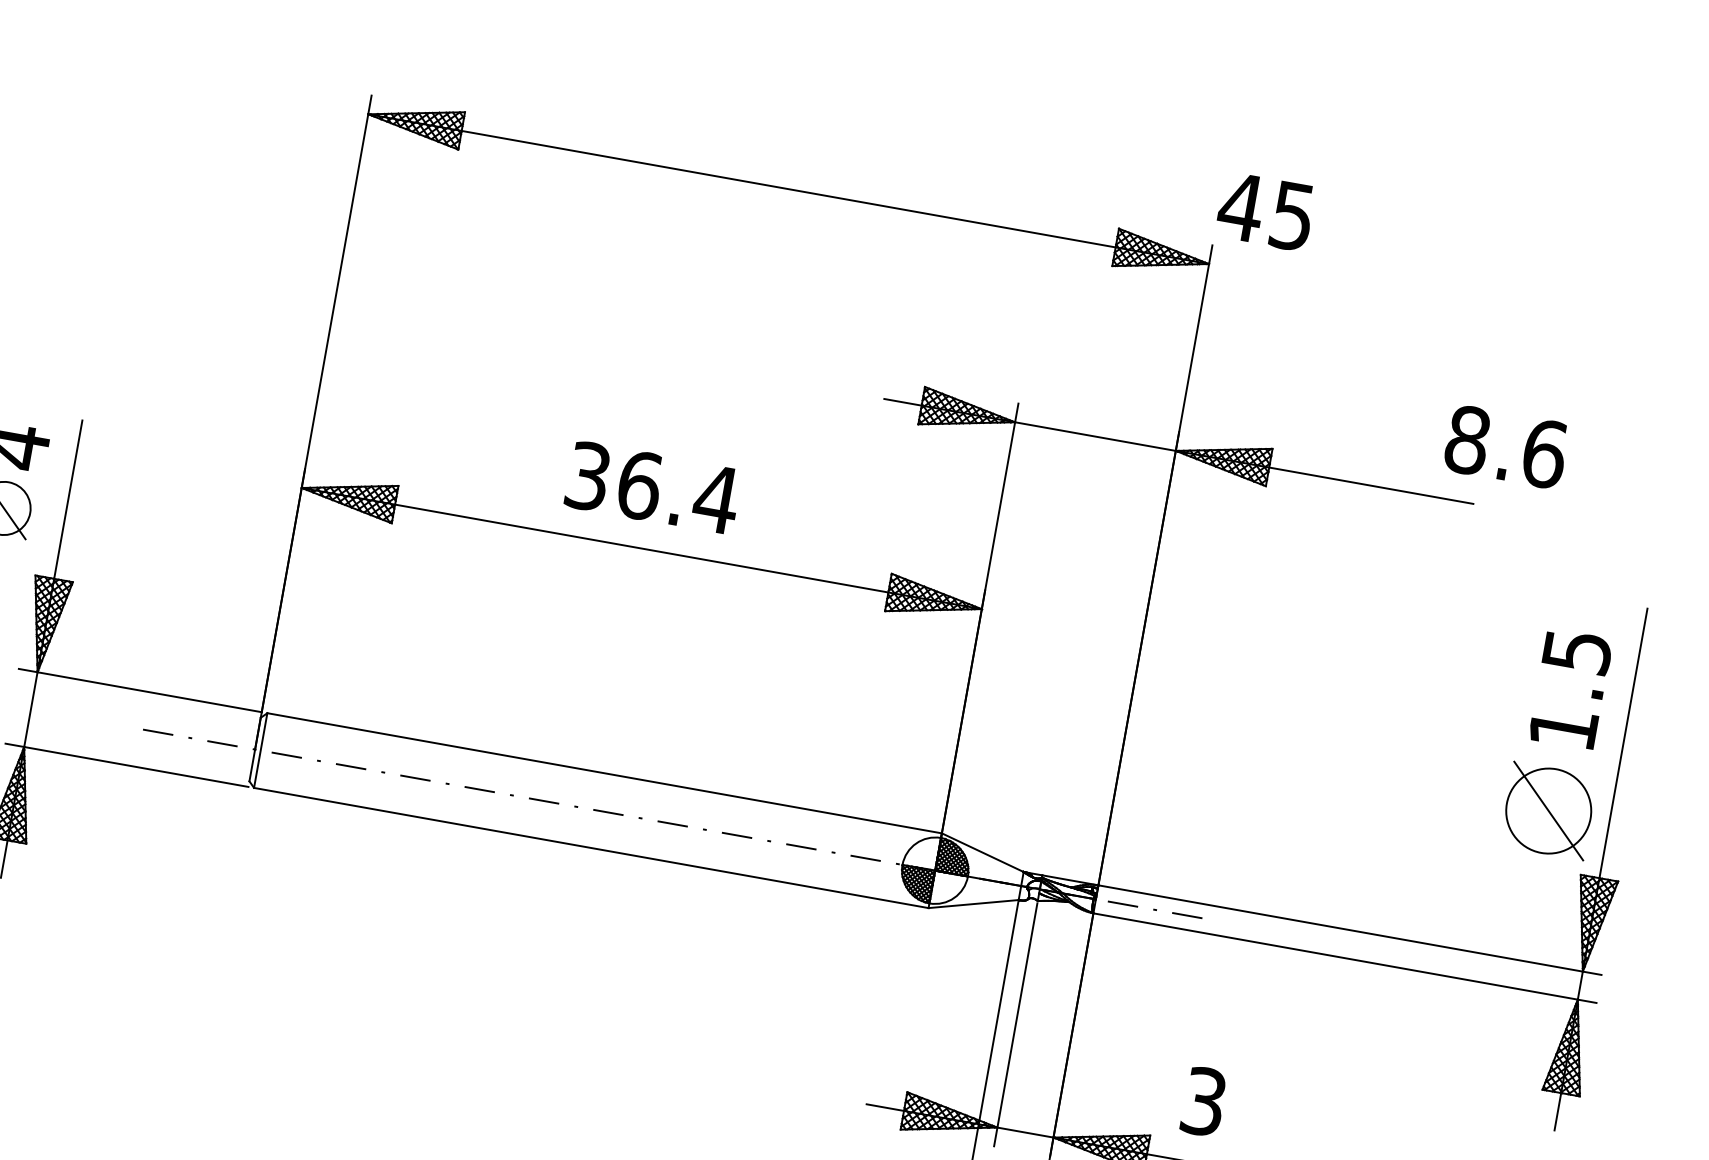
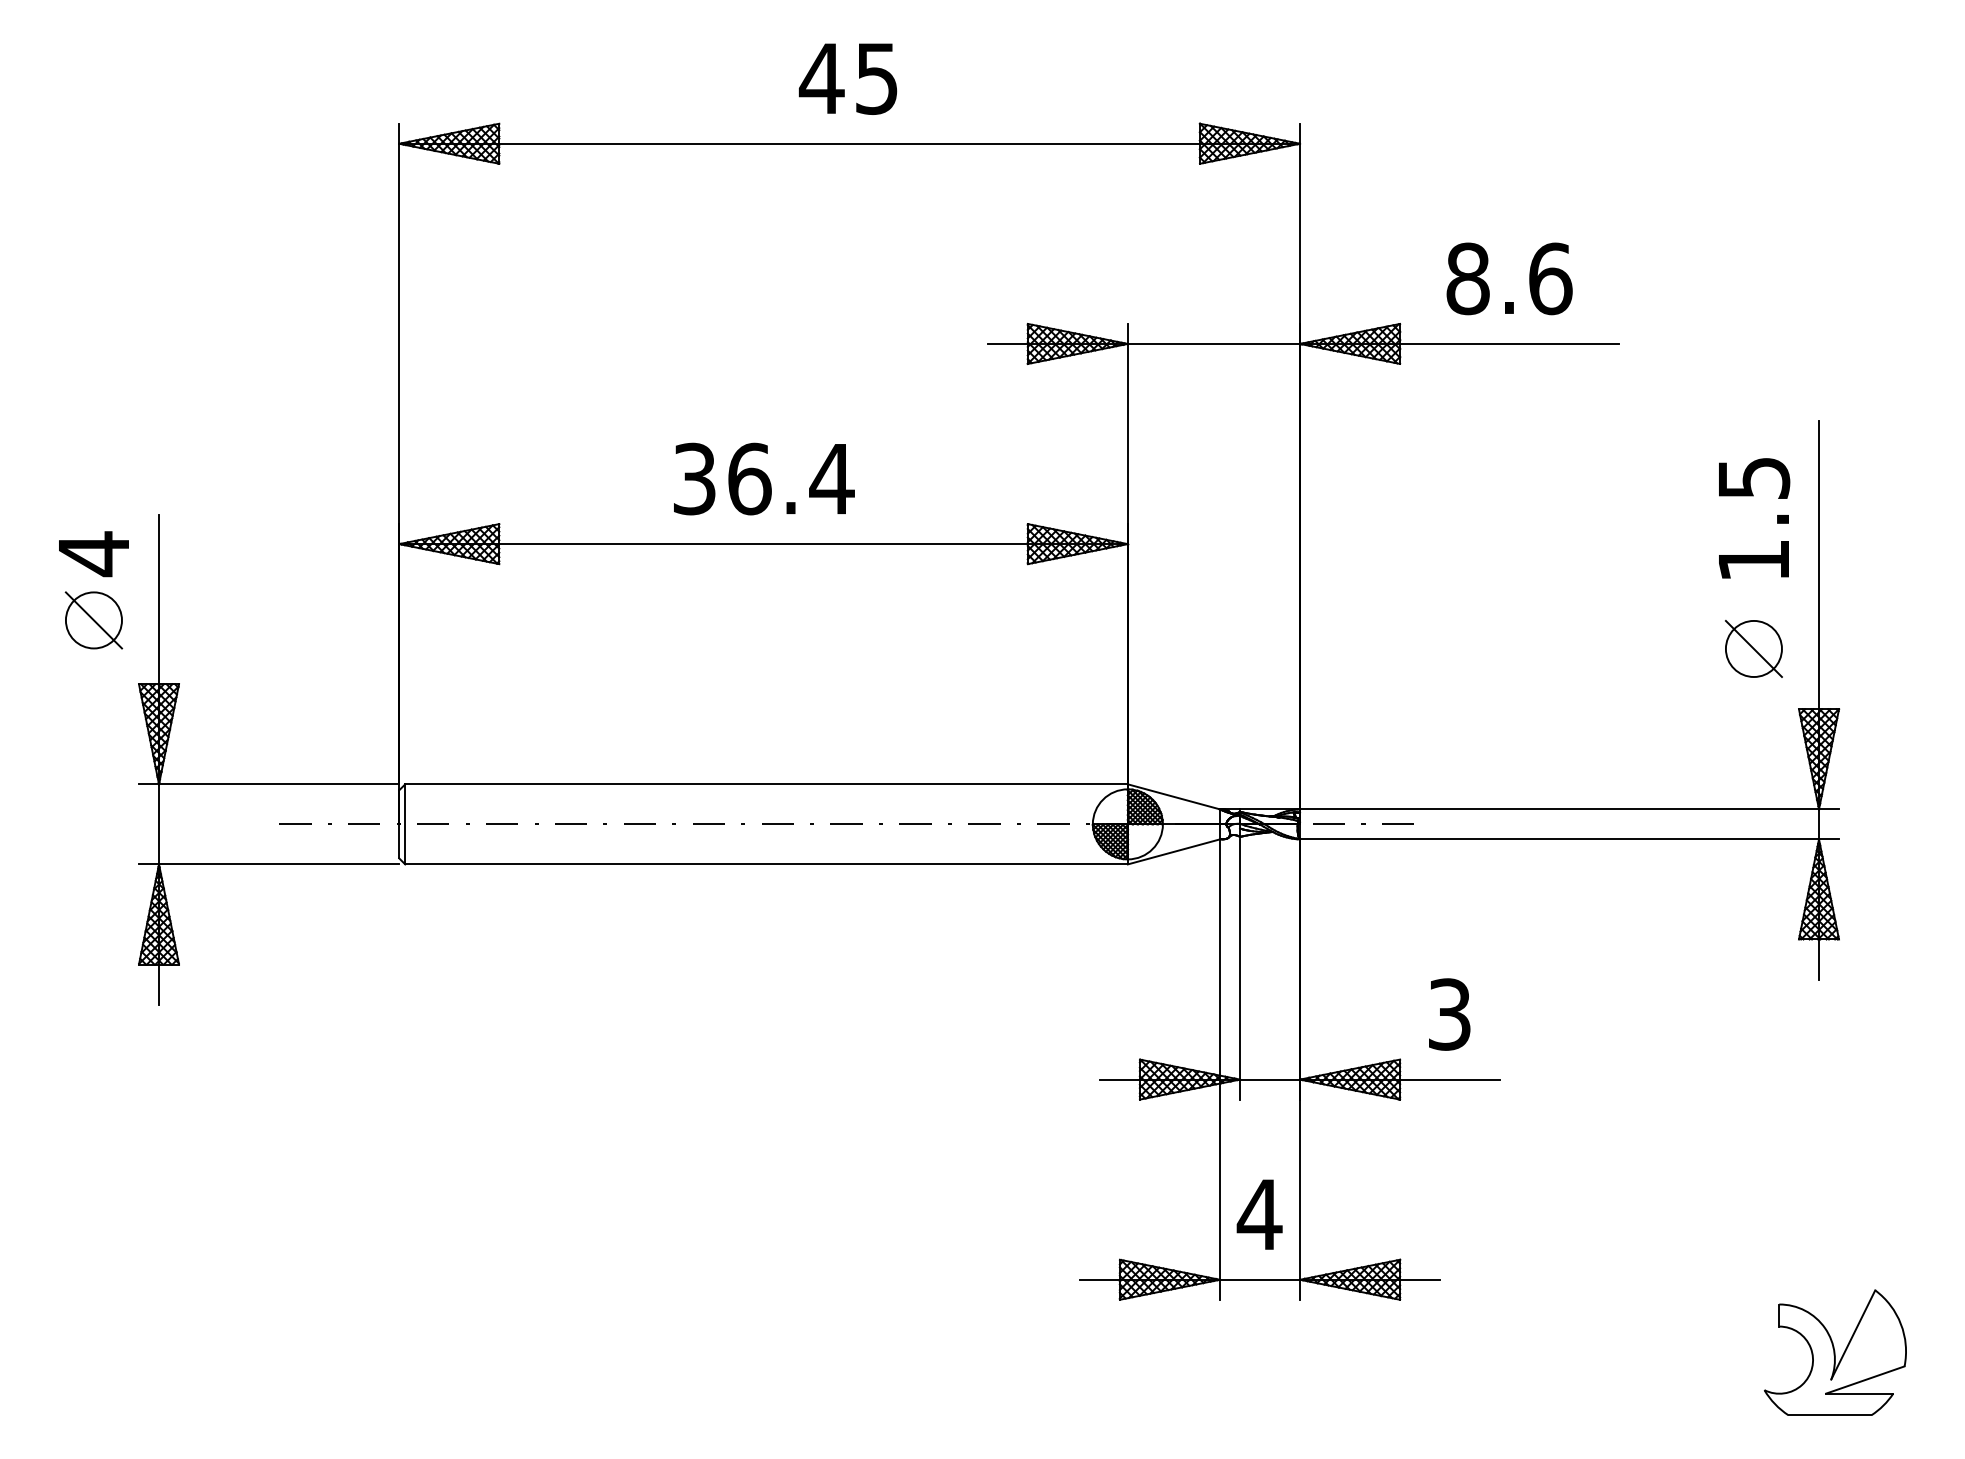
text: (1266, 211) -> (848, 78), moved
text: (1506, 446) -> (1509, 278), moved
part: (1548, 810) -> (1753, 648), size x0.62

